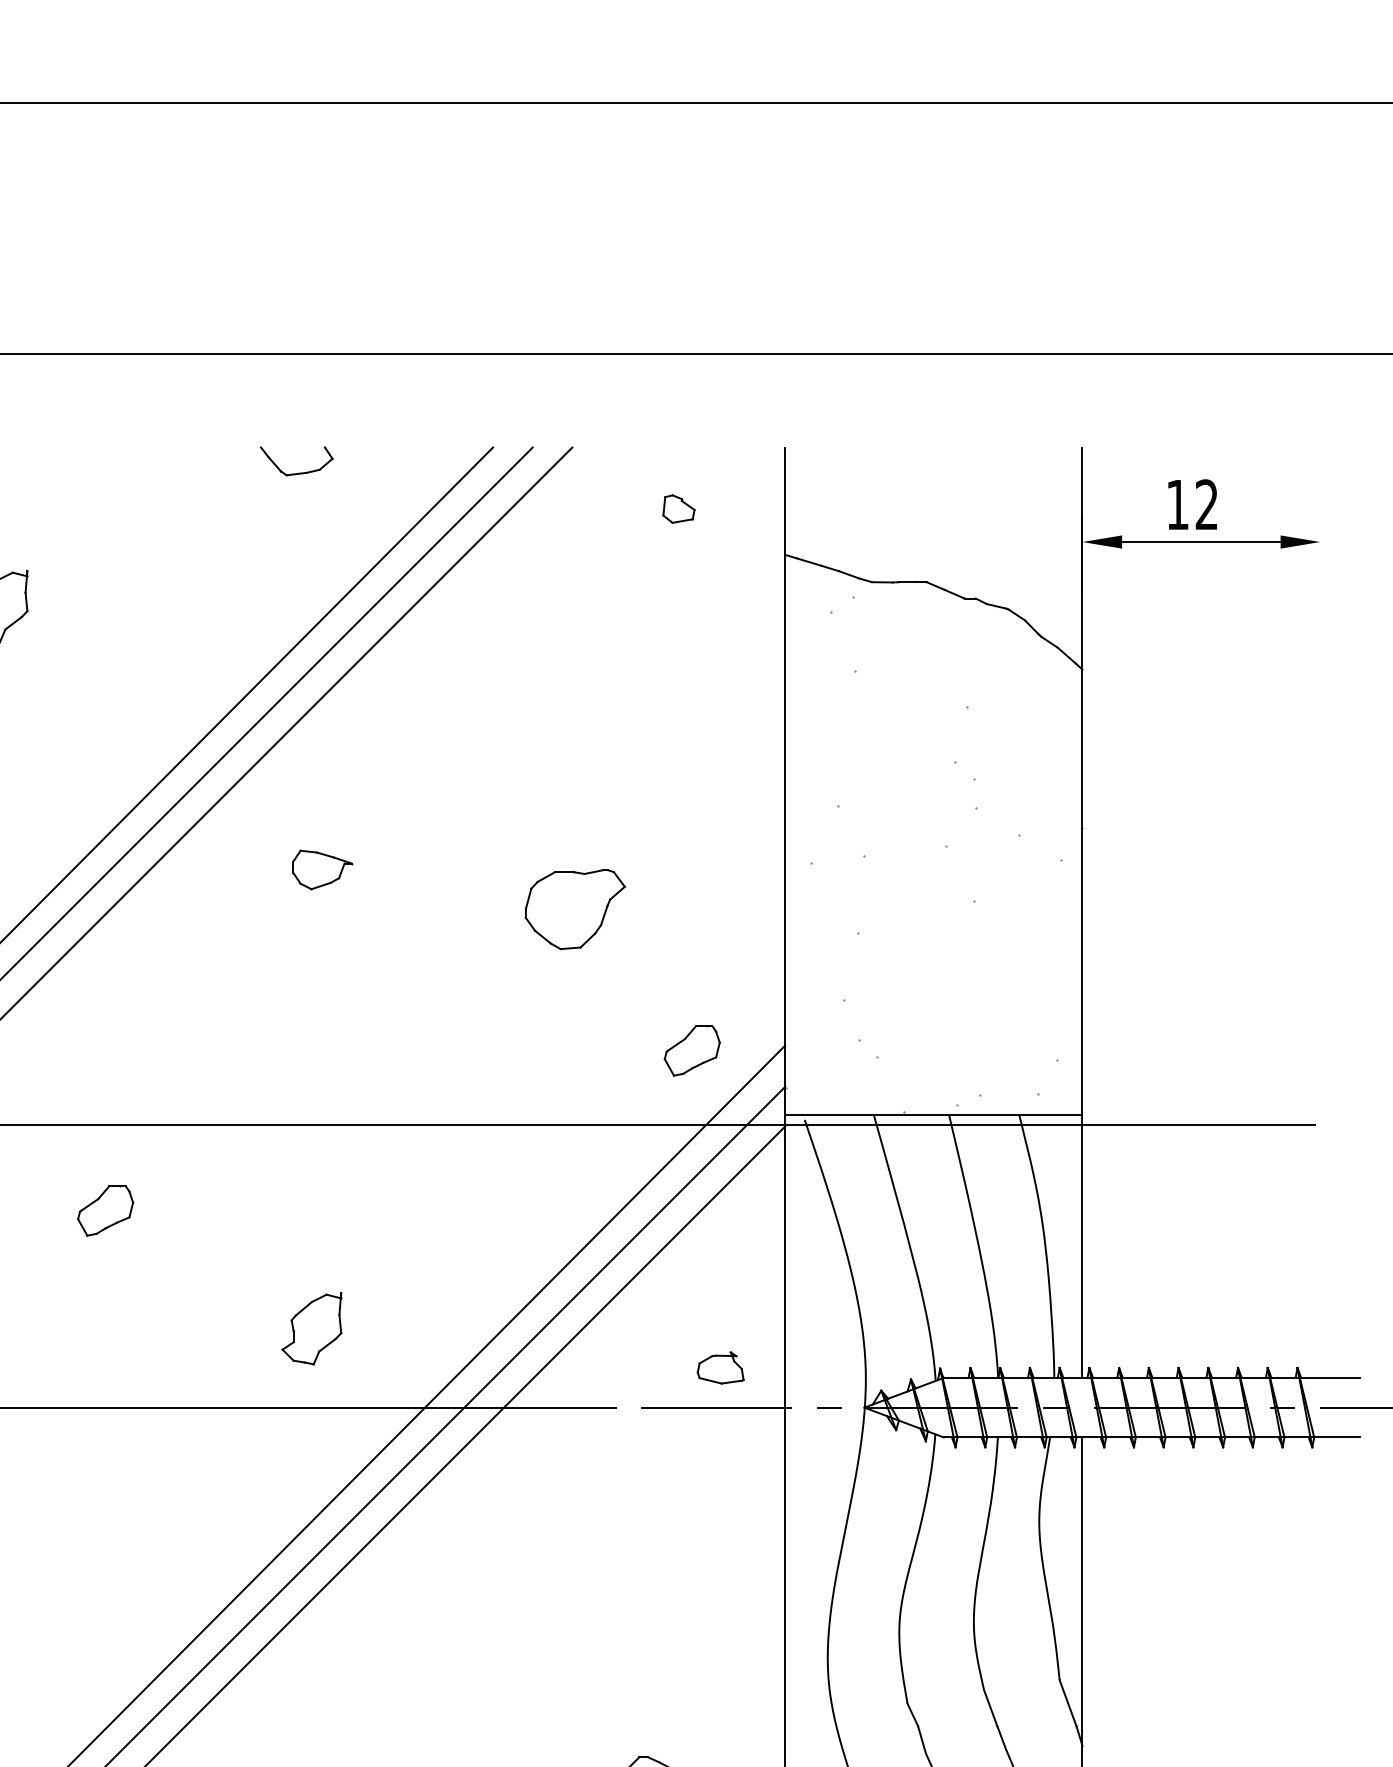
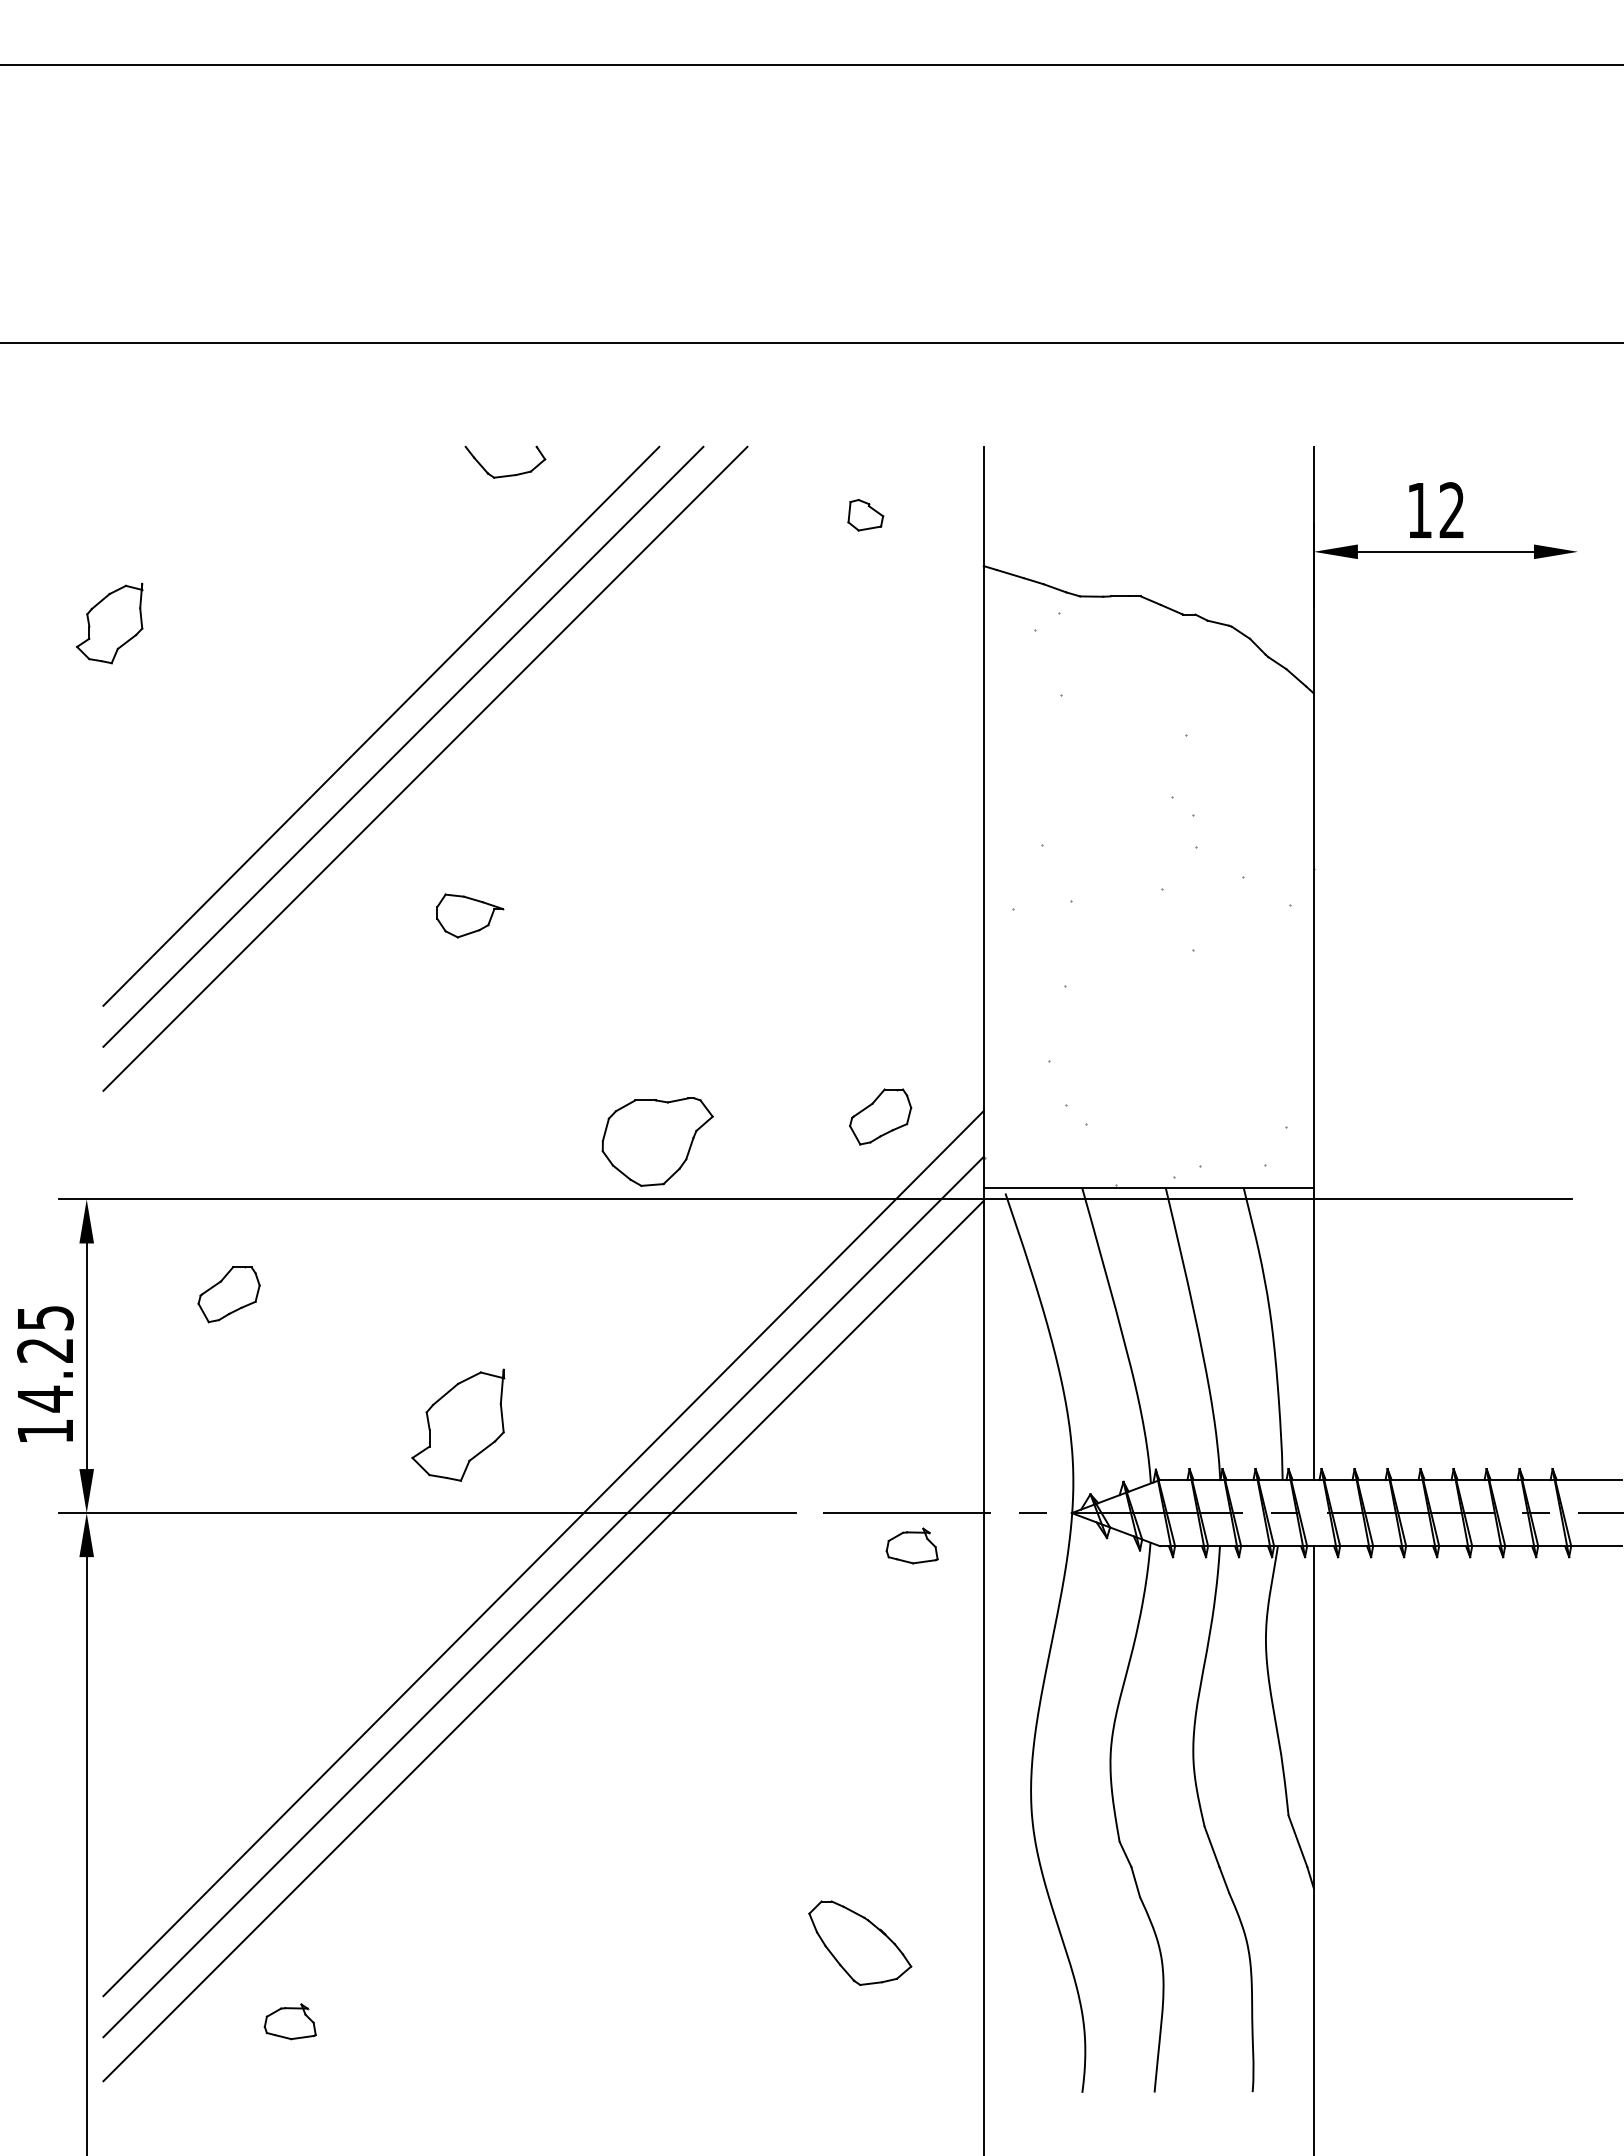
part: (300, 472) -> (509, 474), moved
part: (575, 909) -> (657, 1141), moved
part: (312, 1328) -> (458, 1425), size x1.4
part: (720, 1367) -> (911, 1545), moved

